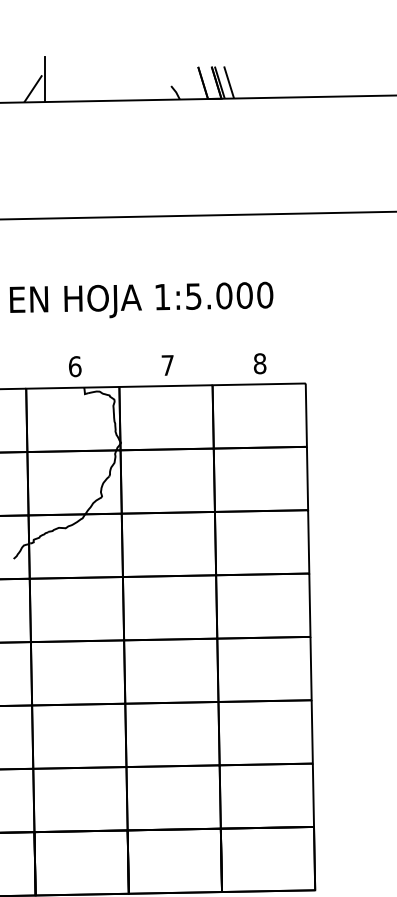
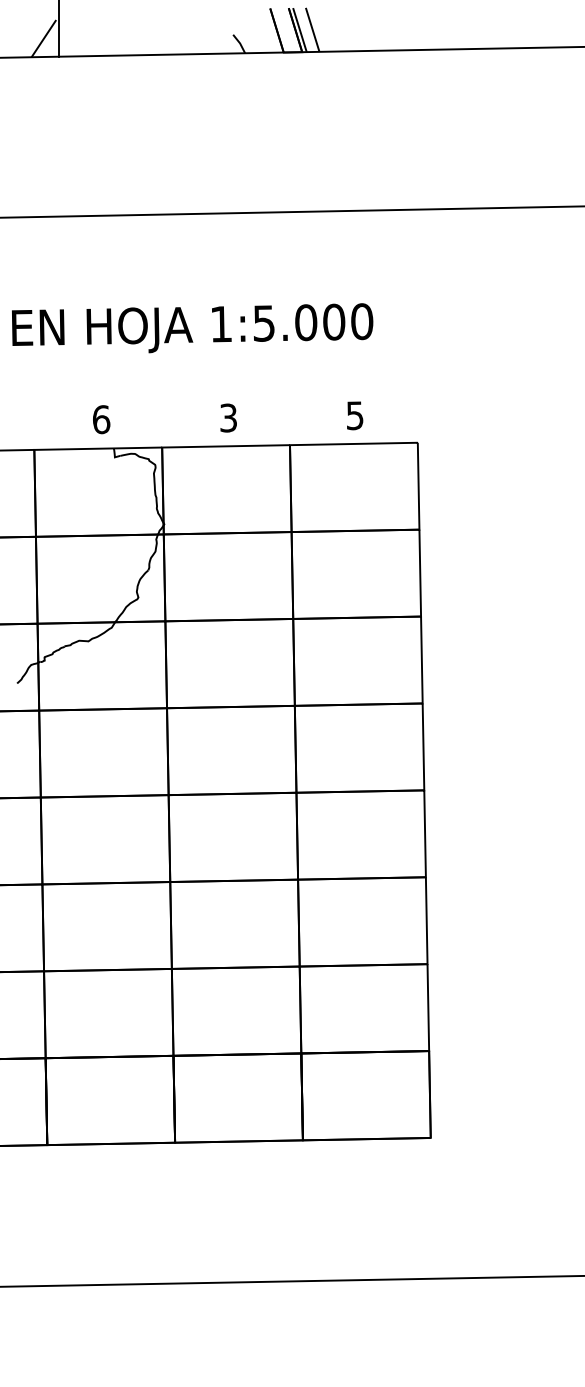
text: (259, 363) -> (354, 415), 8 -> 5
text: (167, 365) -> (228, 417), 7 -> 3

